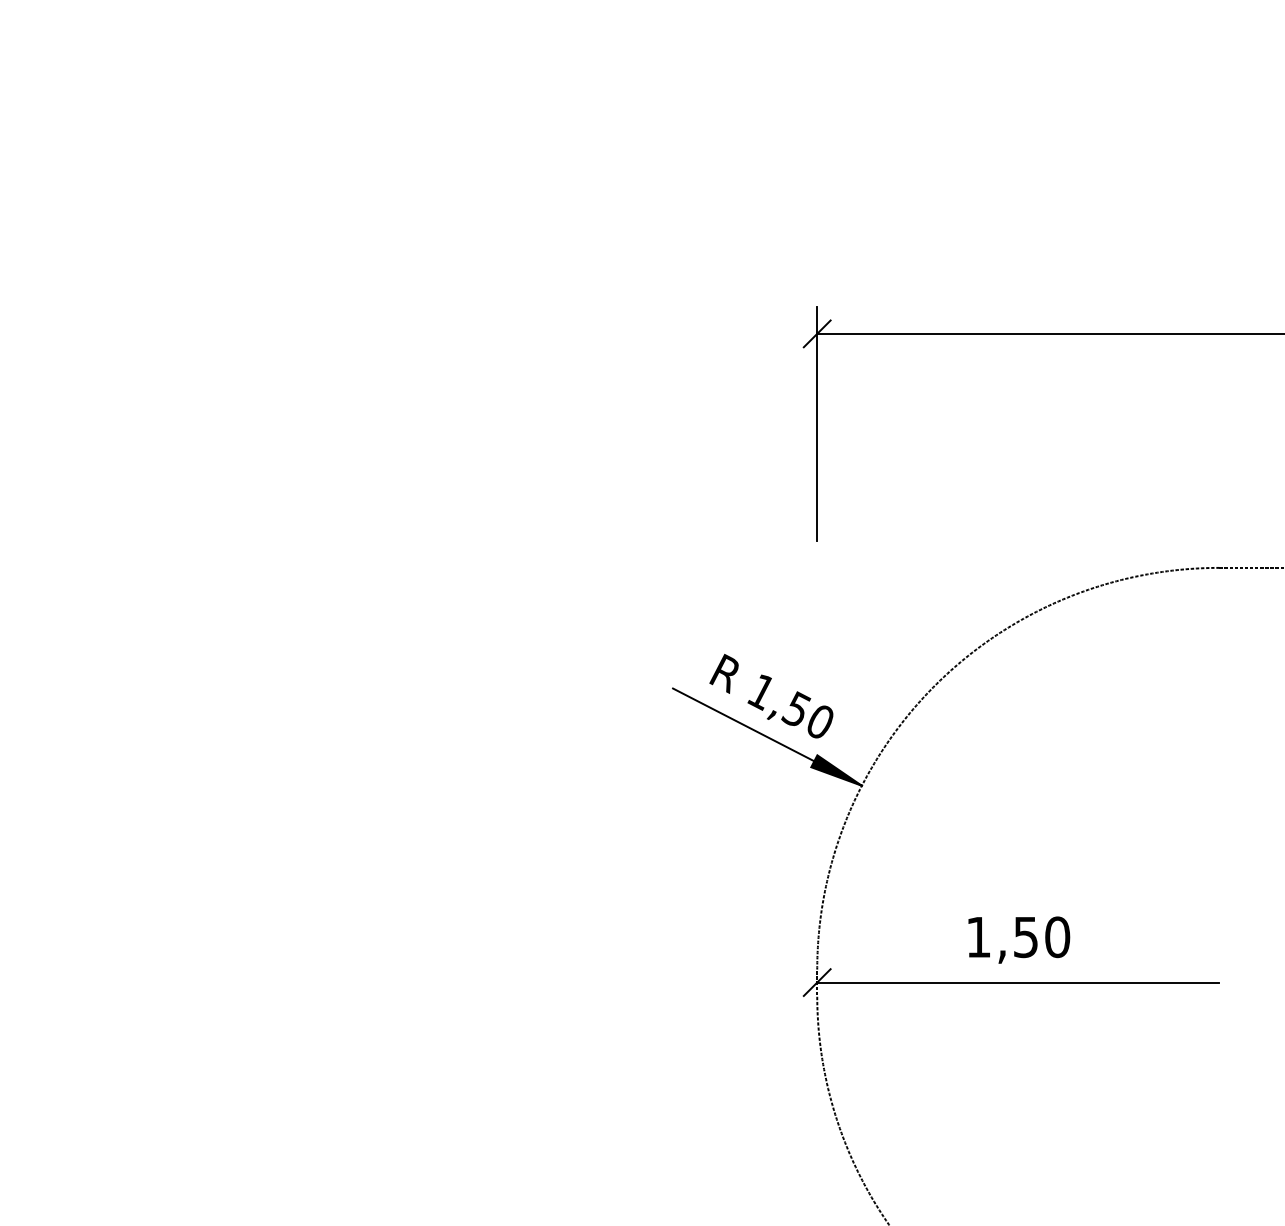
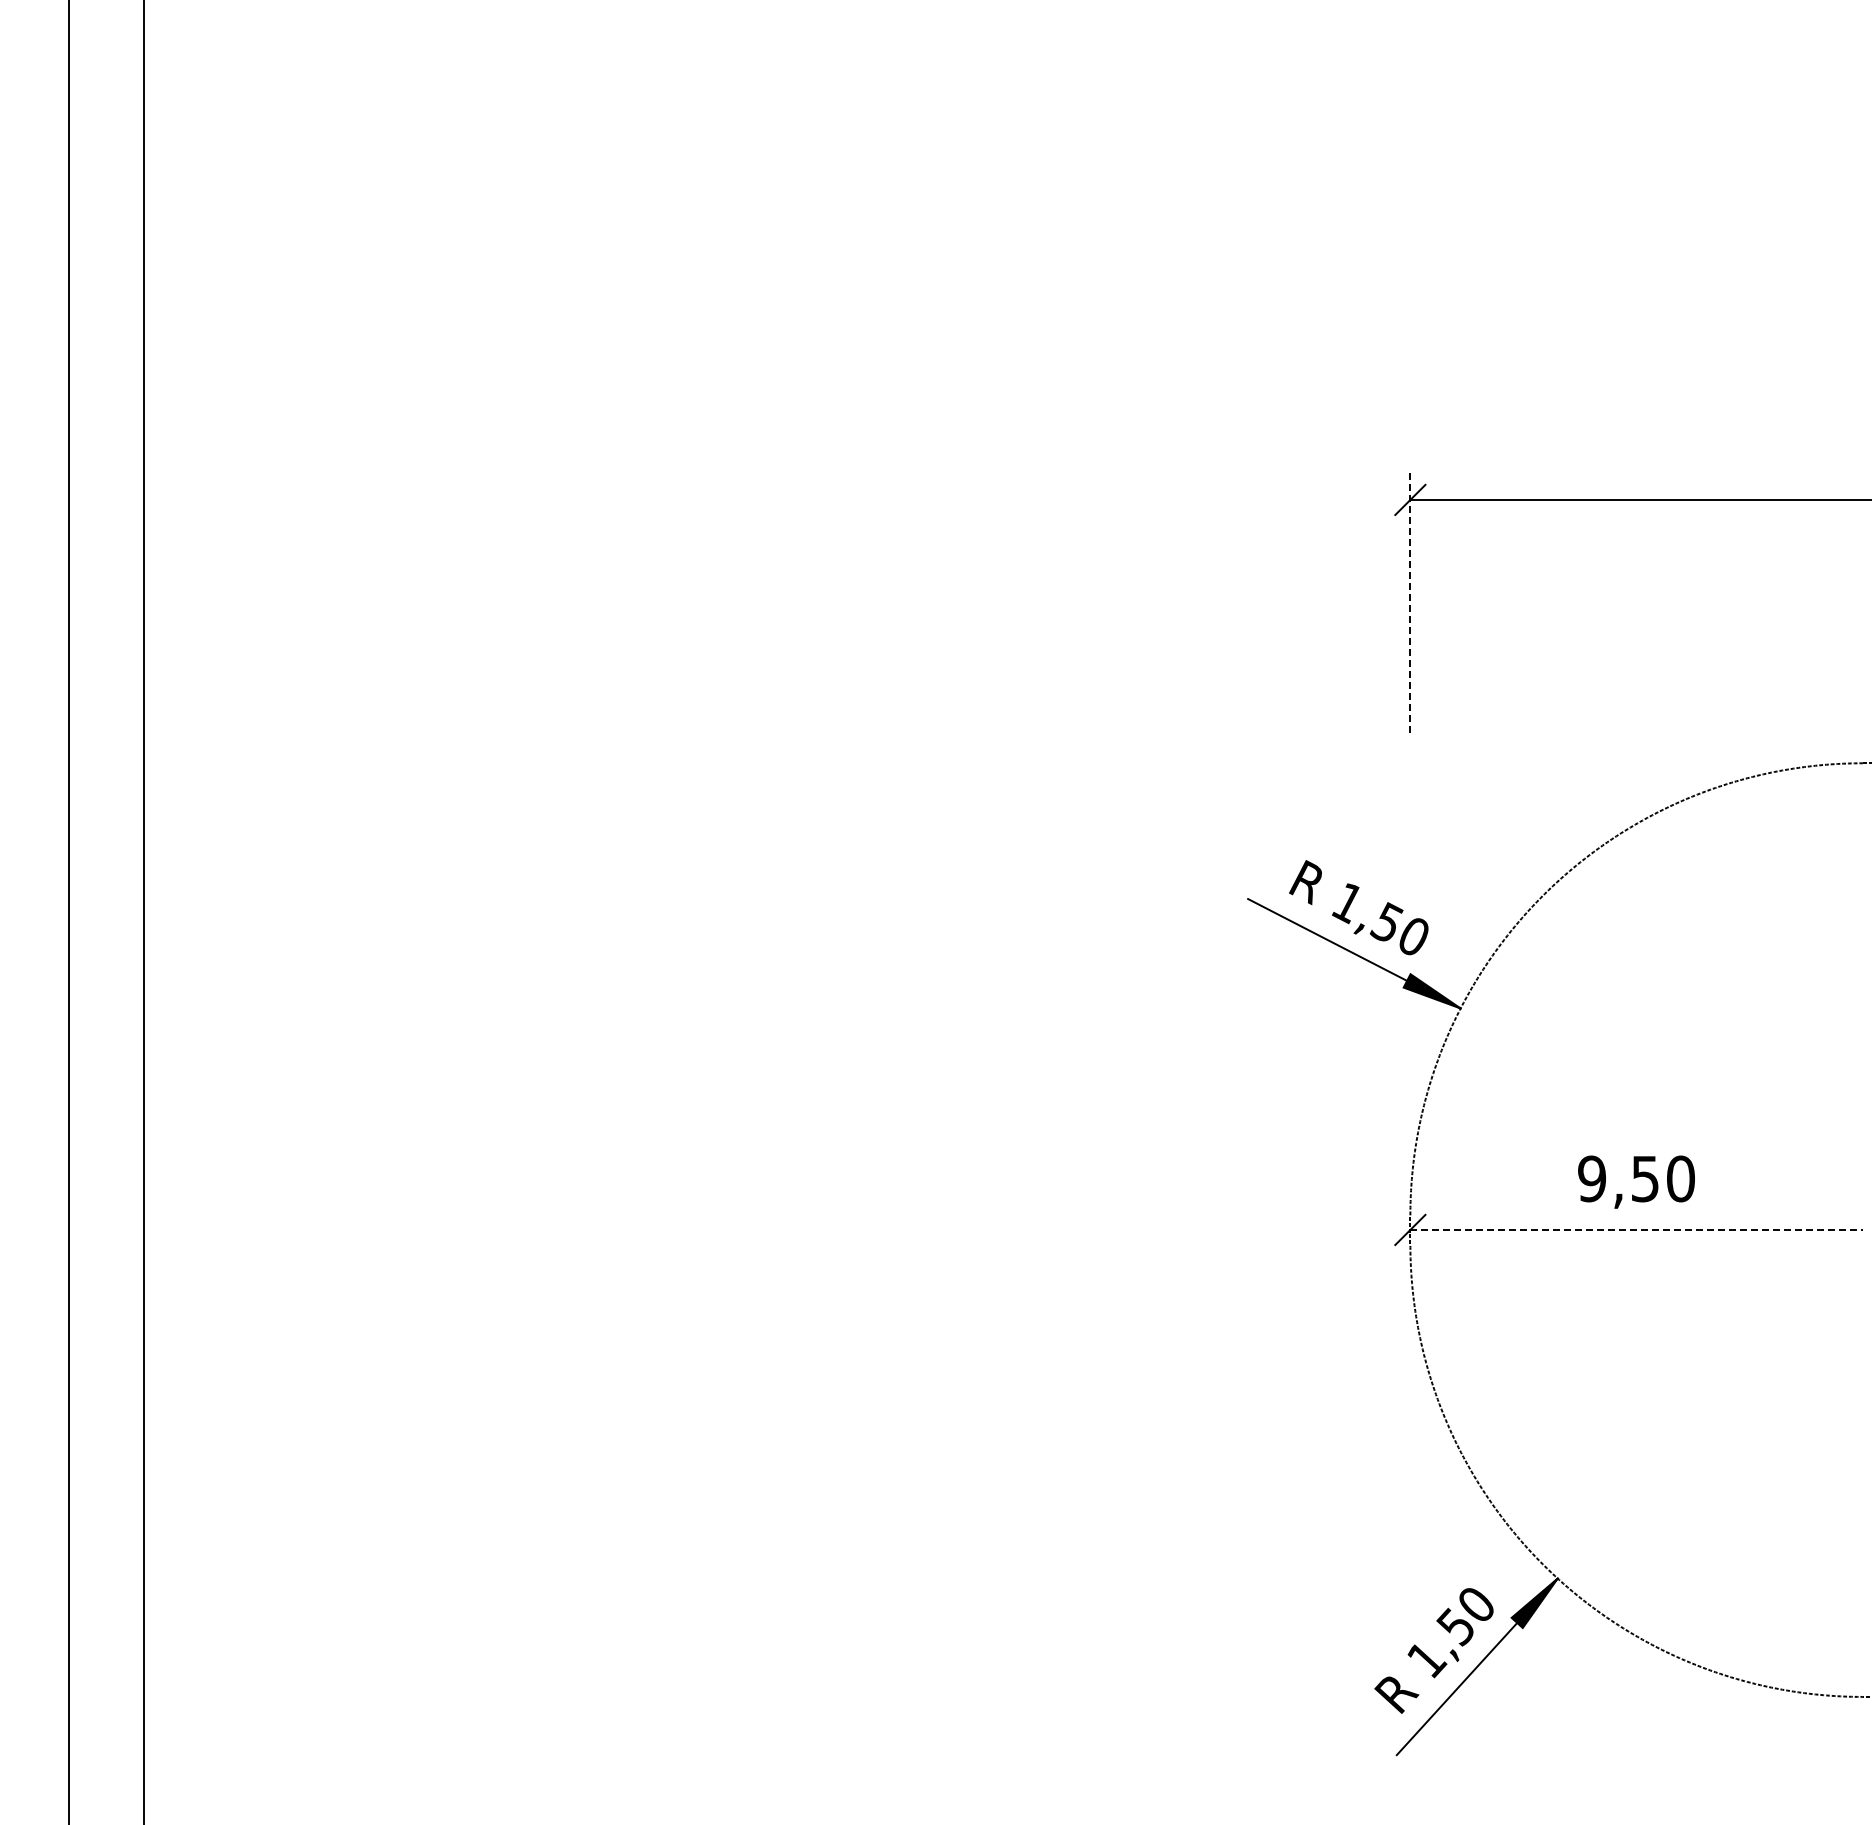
line: (817, 424) -> (1410, 601), solid -> dashed
text: (978, 936) -> (1591, 1178), 1,50 -> 9,50
line: (1019, 982) -> (1637, 1229), solid -> dashed

